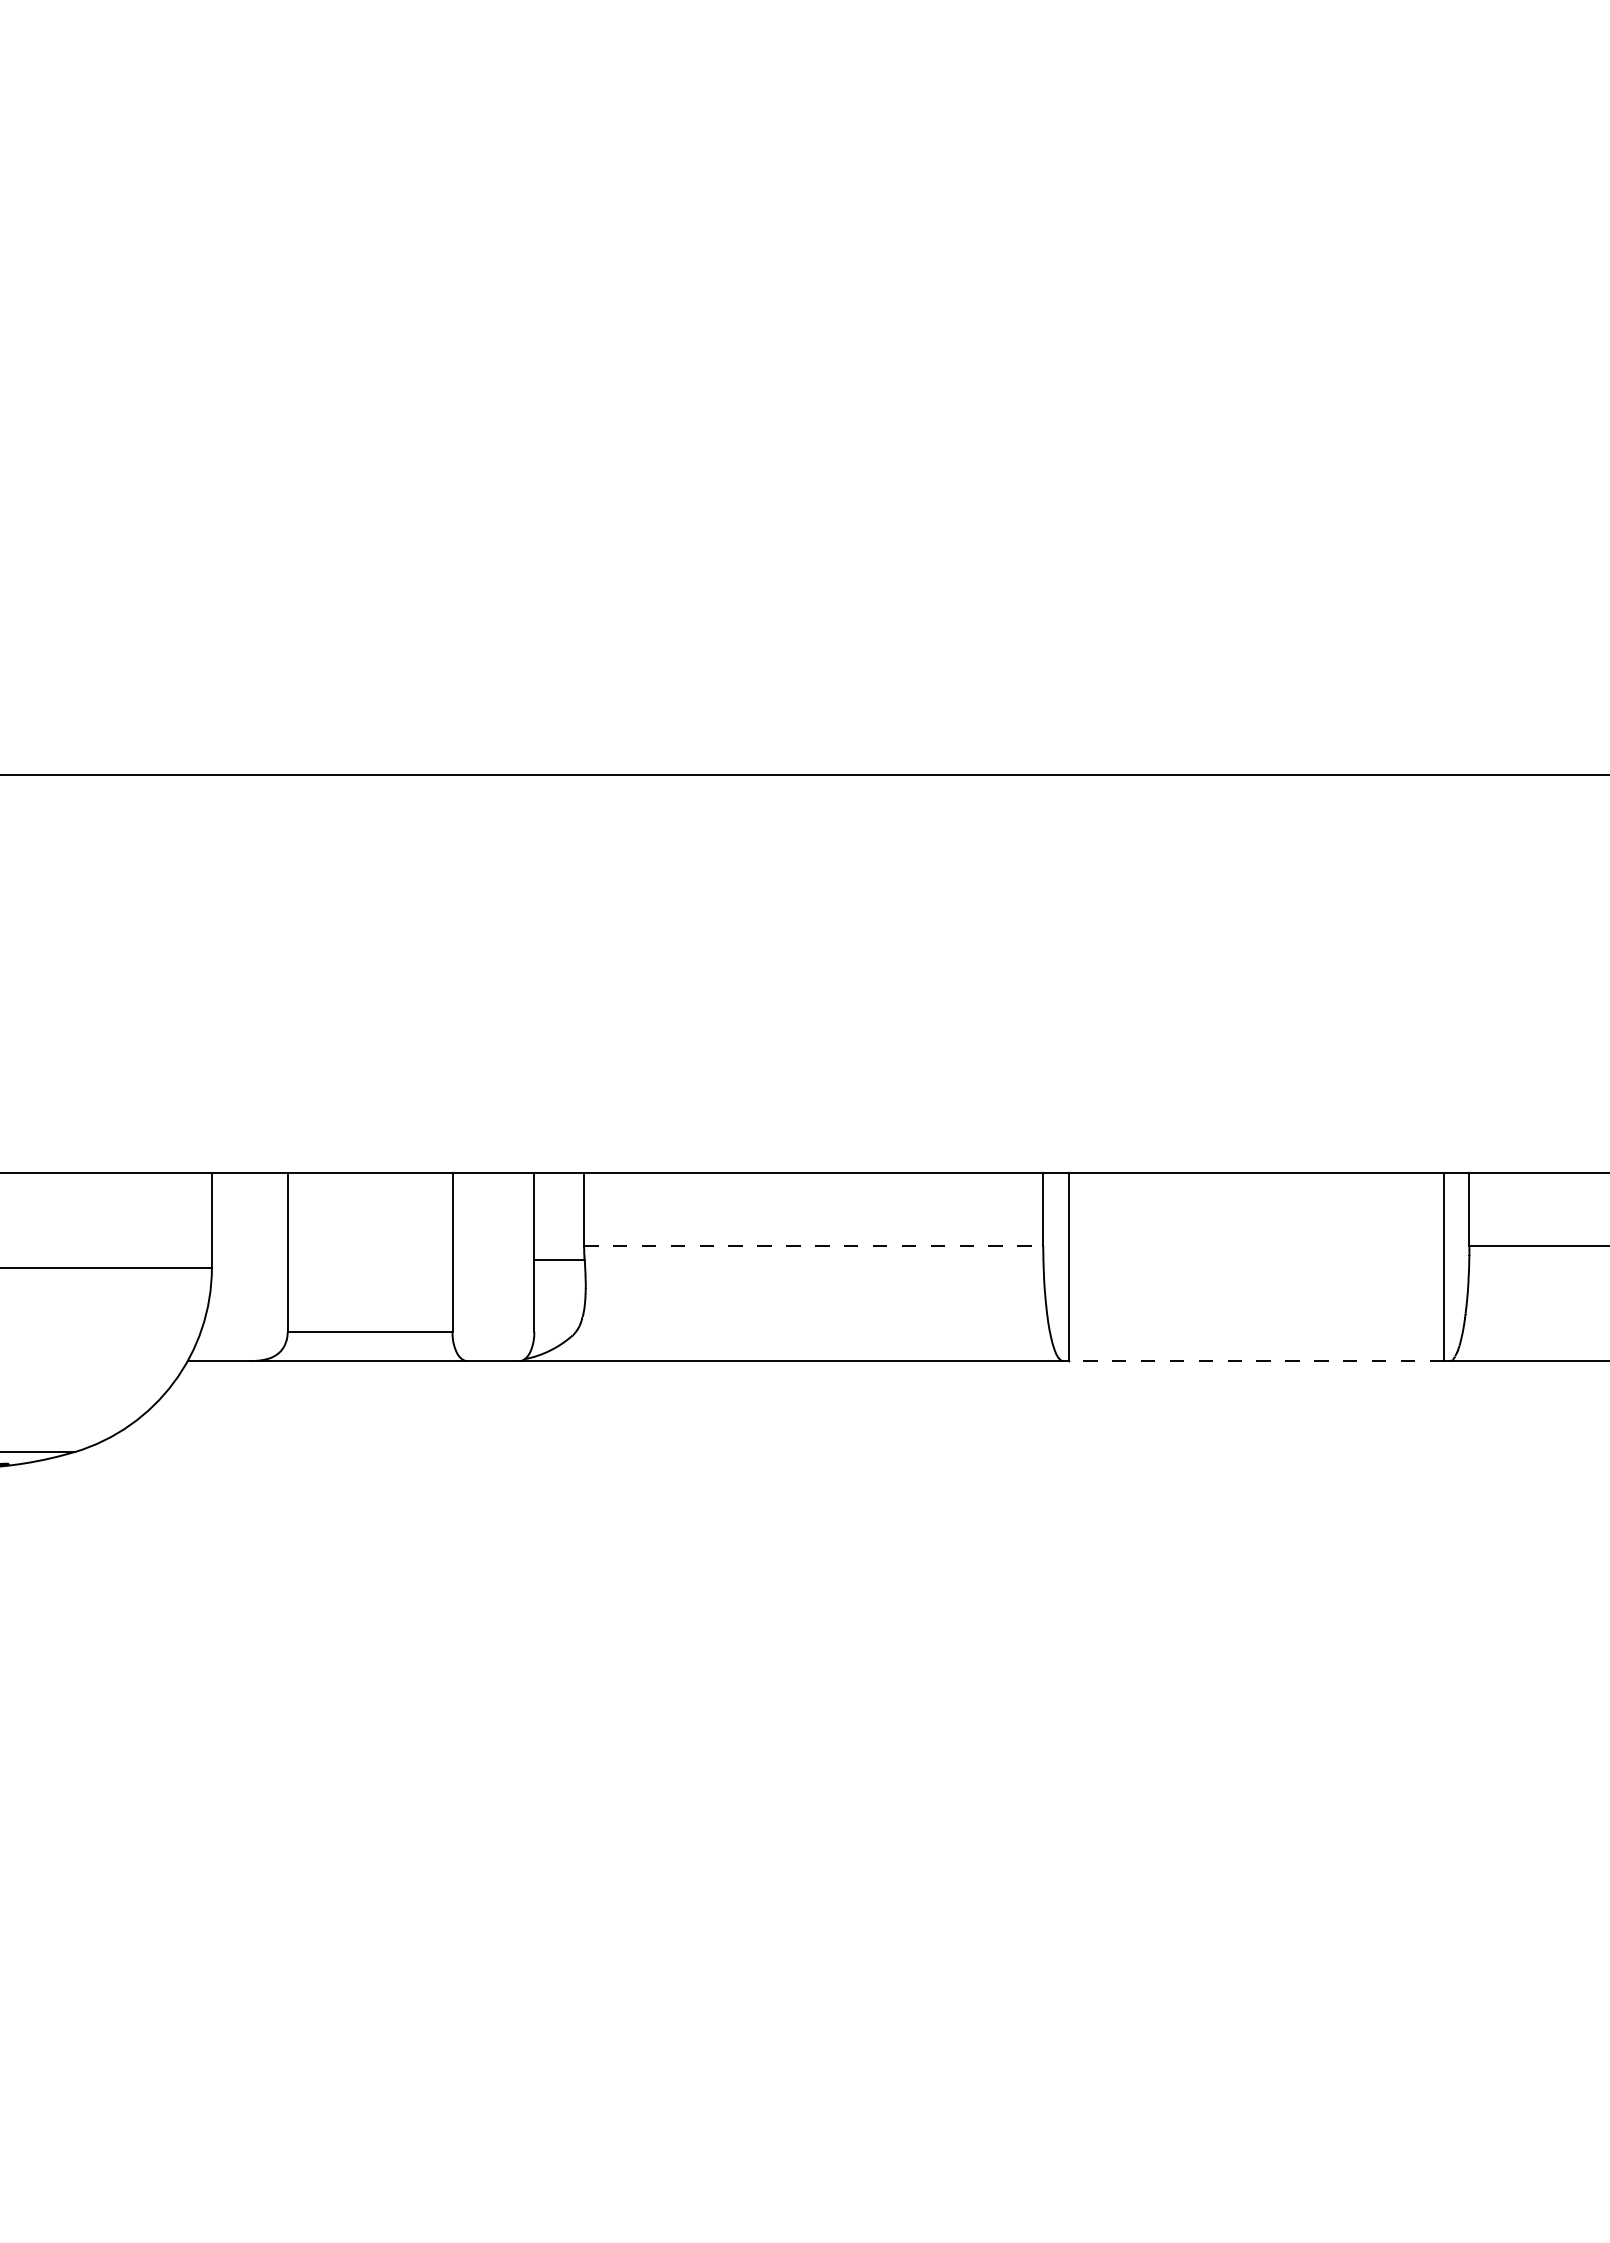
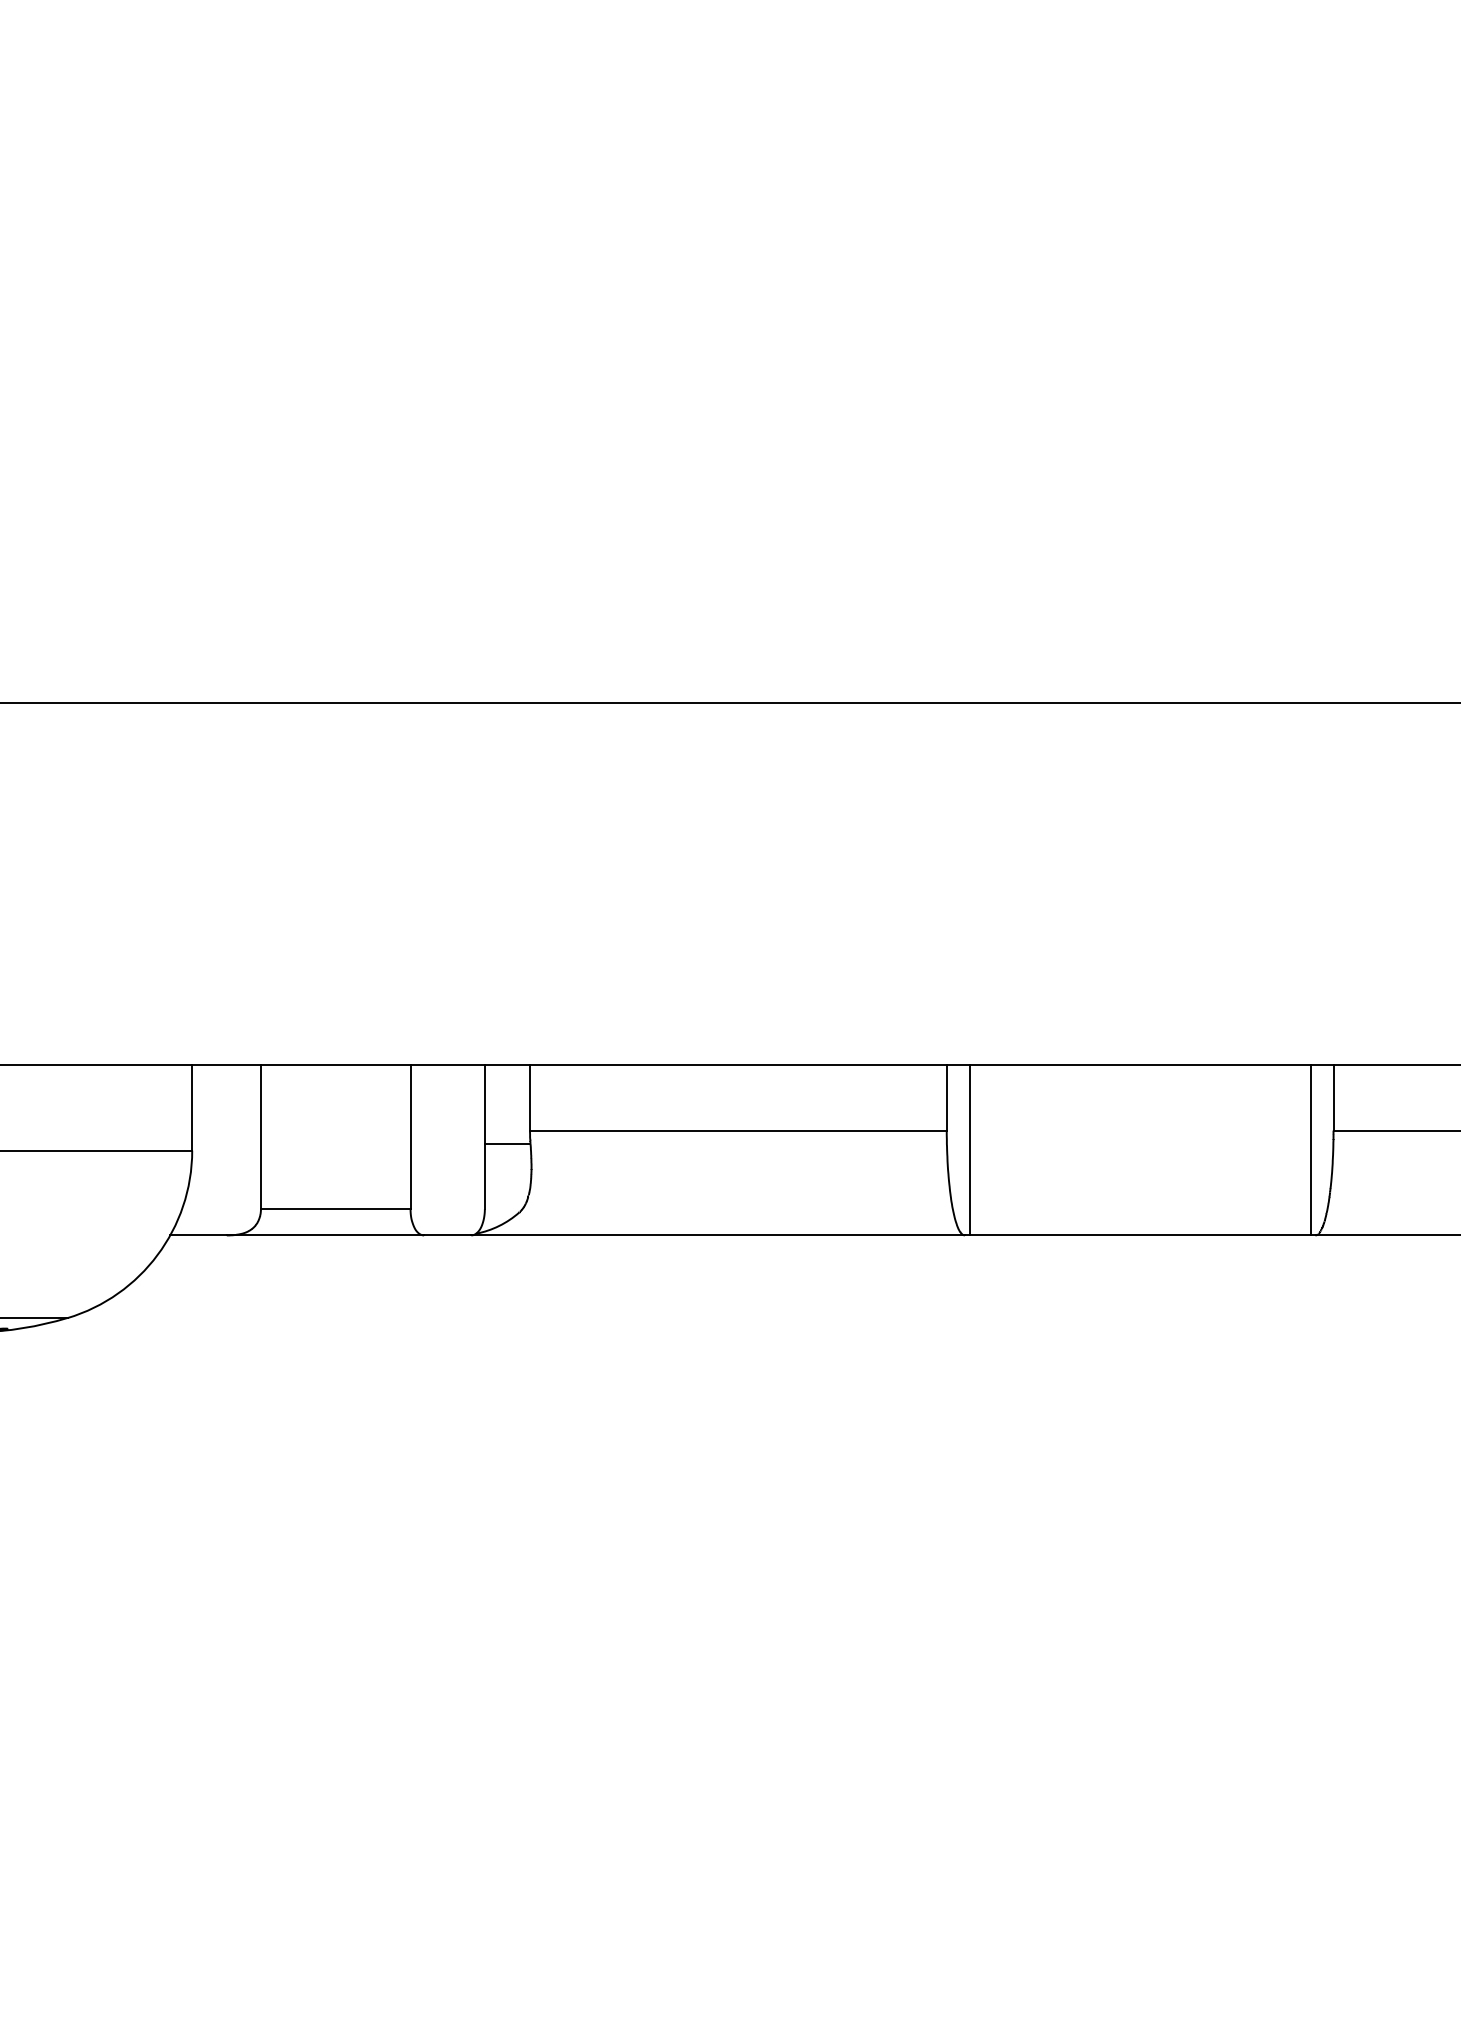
line: (813, 1245) -> (738, 1130), dashed -> solid
line: (1256, 1361) -> (1140, 1235), dashed -> solid

